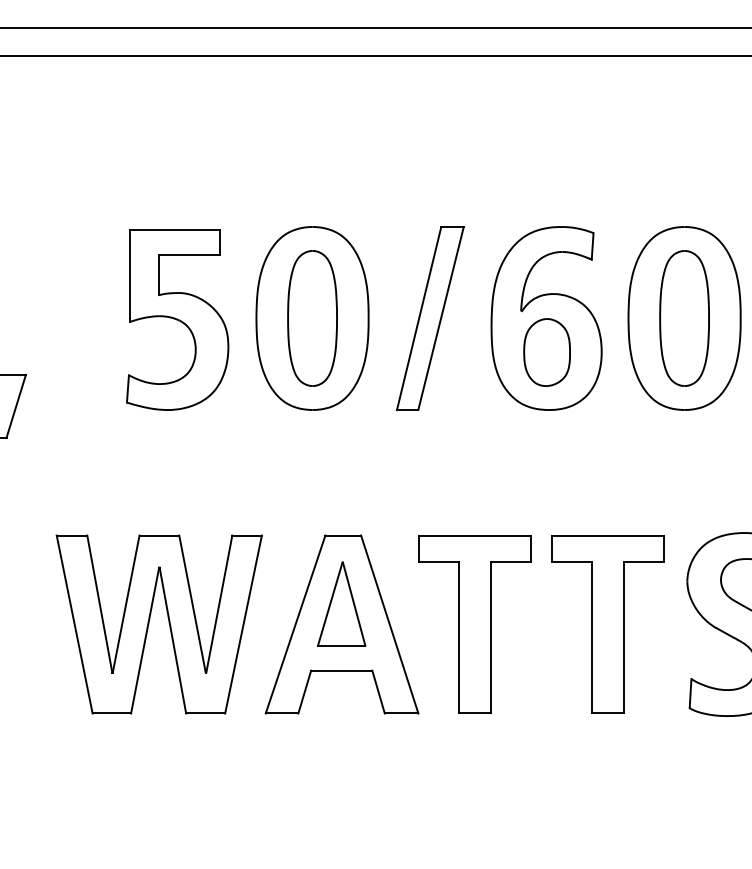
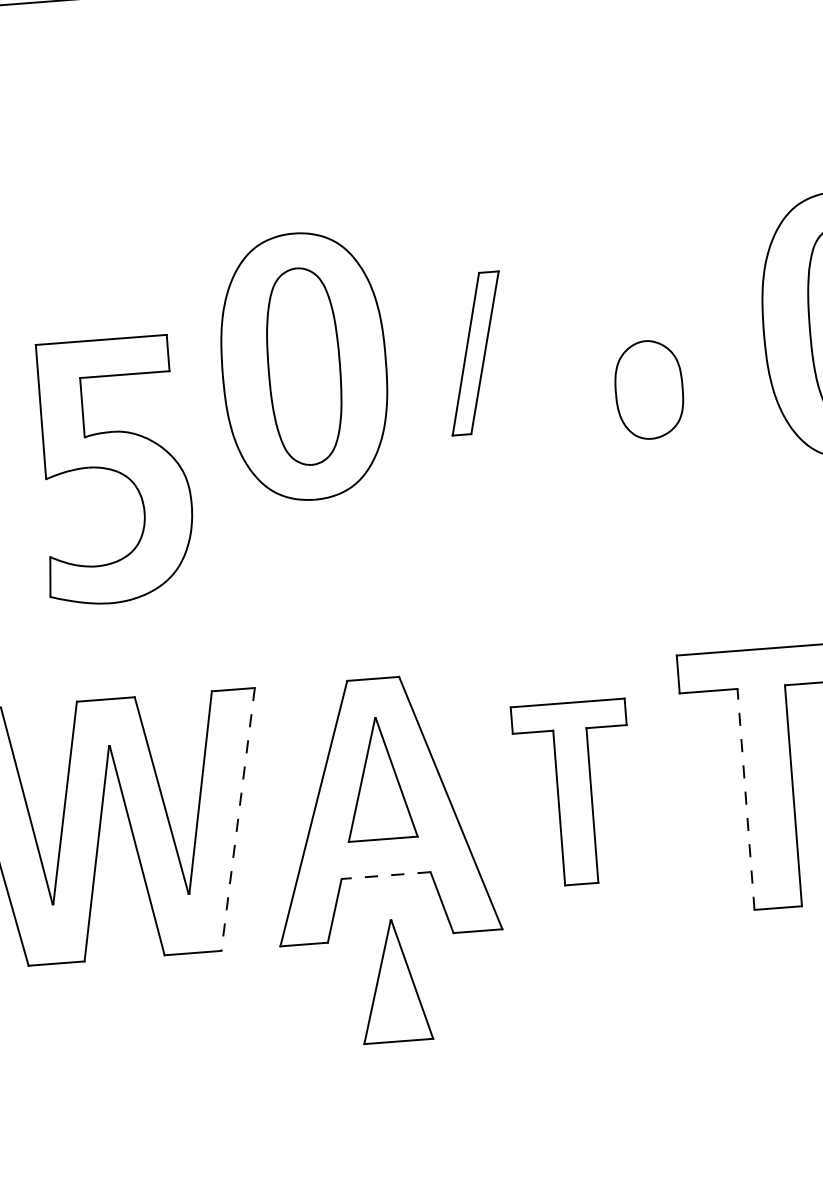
part: (430, 318) -> (475, 353), size x0.6
part: (546, 318) -> (644, 340), removed
part: (177, 319) -> (114, 470), moved
line: (243, 624) -> (238, 819), solid -> dashed
part: (474, 624) -> (574, 793), size x0.7
line: (591, 637) -> (745, 799), solid -> dashed
line: (341, 670) -> (385, 875), solid -> dashed
part: (341, 742) -> (393, 980), added

